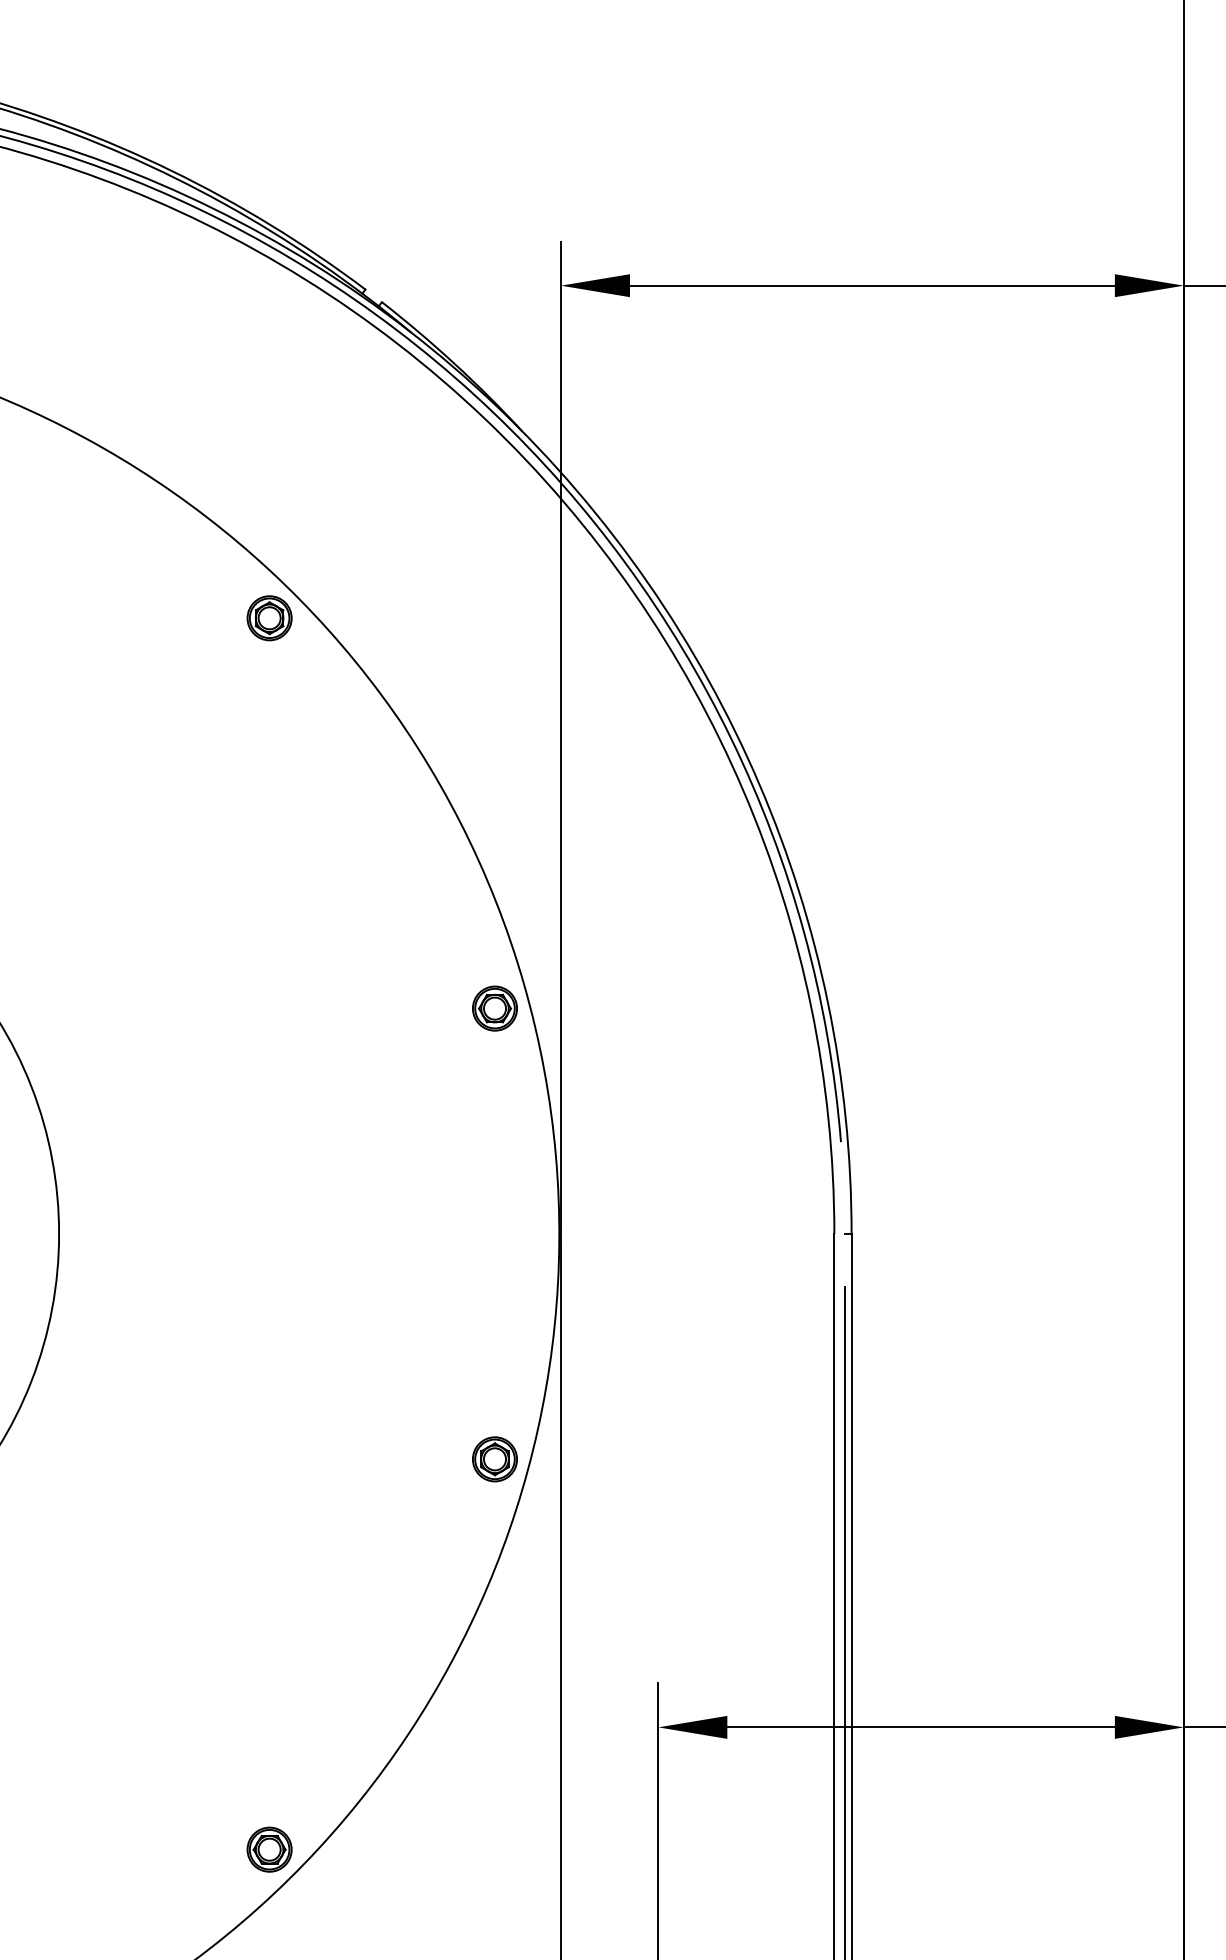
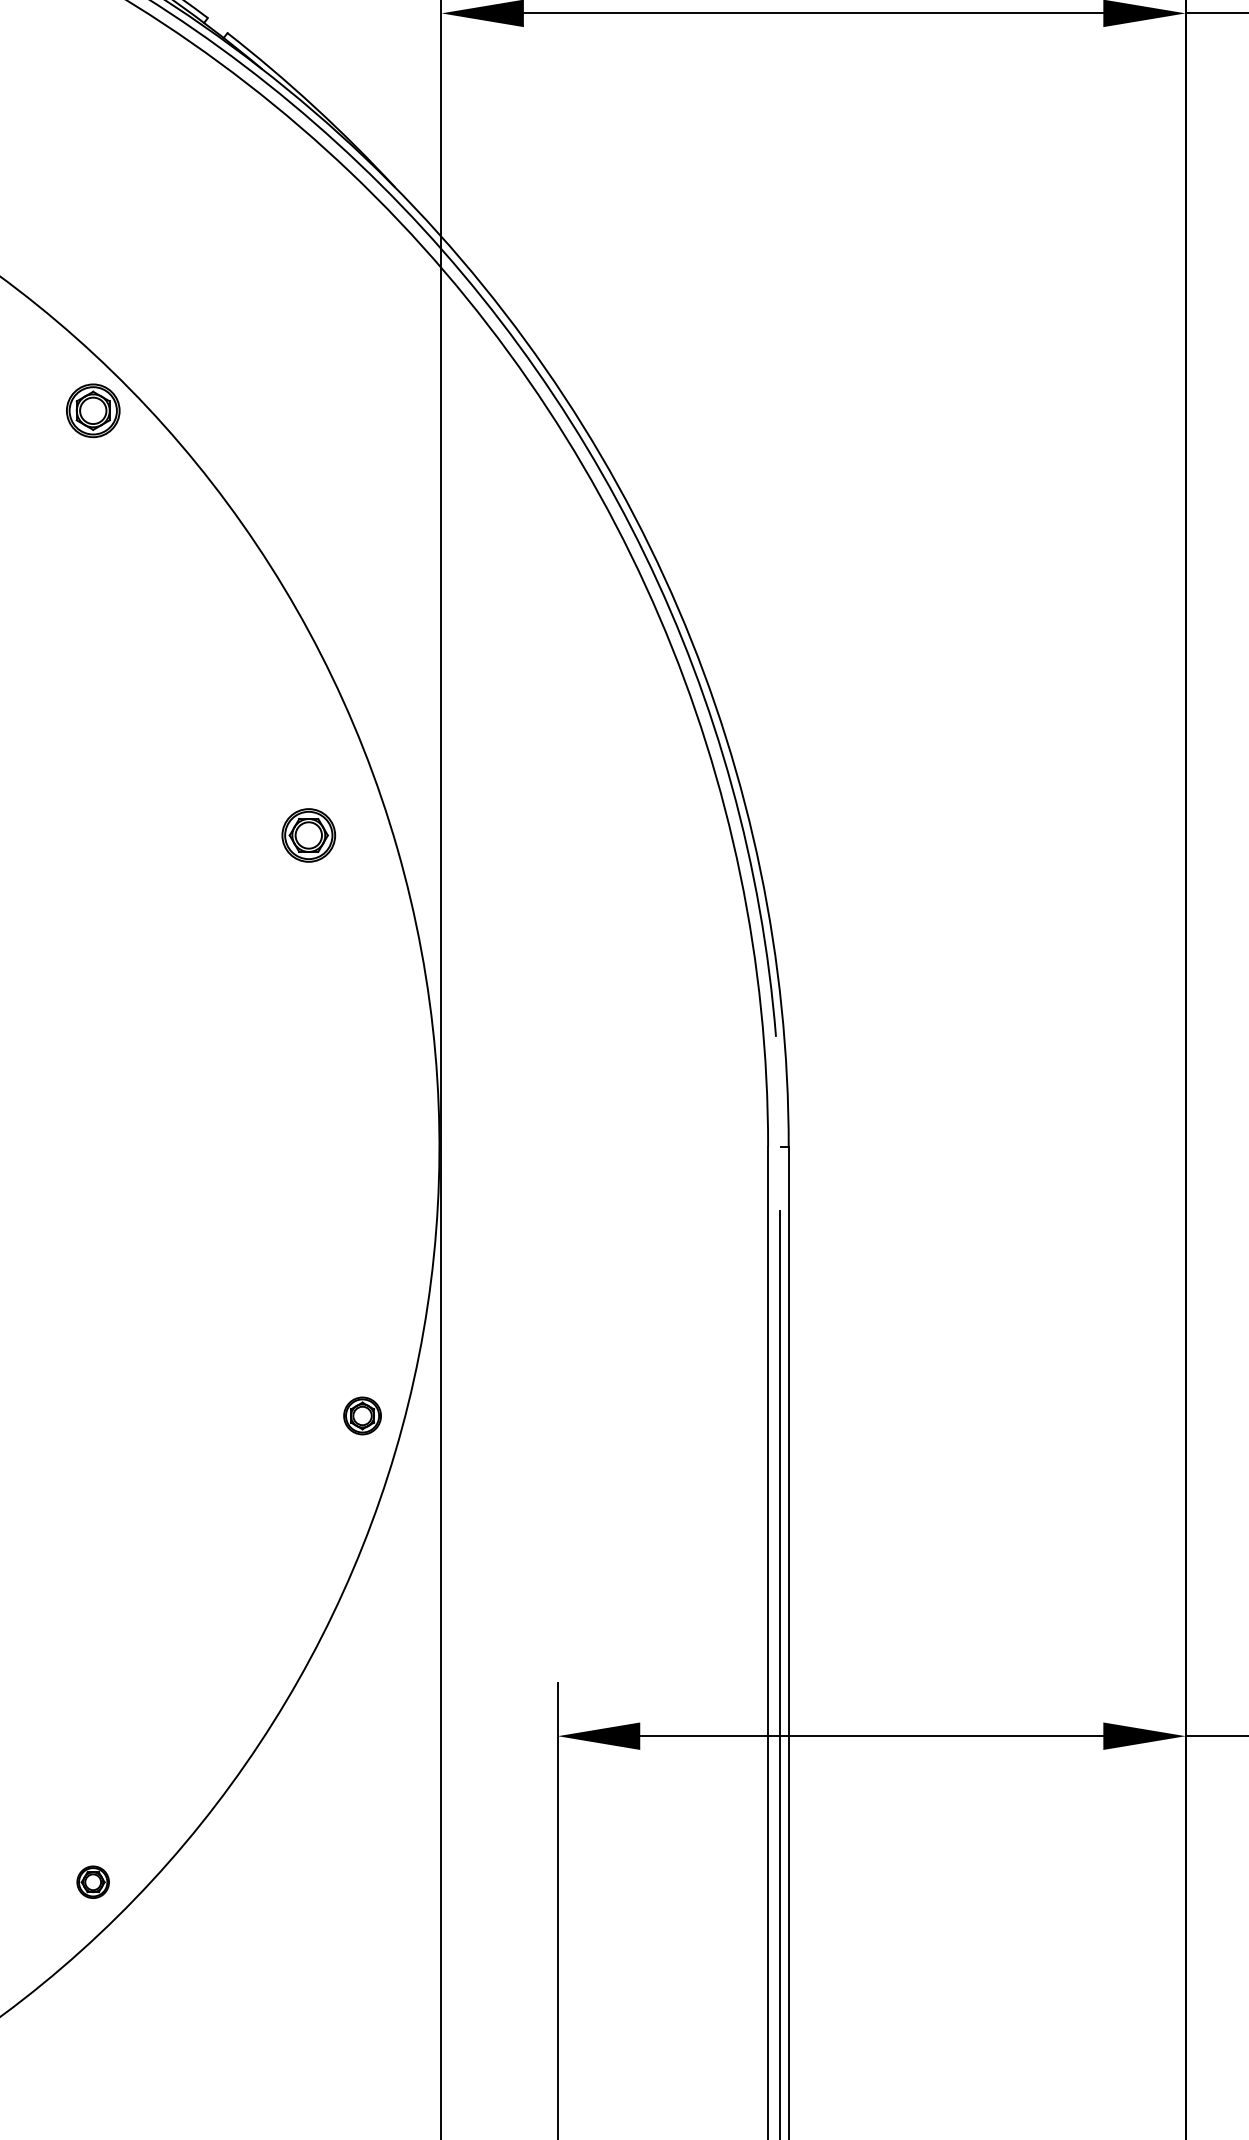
part: (494, 1008) -> (308, 835), moved
part: (494, 1459) -> (361, 1416), size x0.7
part: (269, 1849) -> (93, 1882), size x0.6

